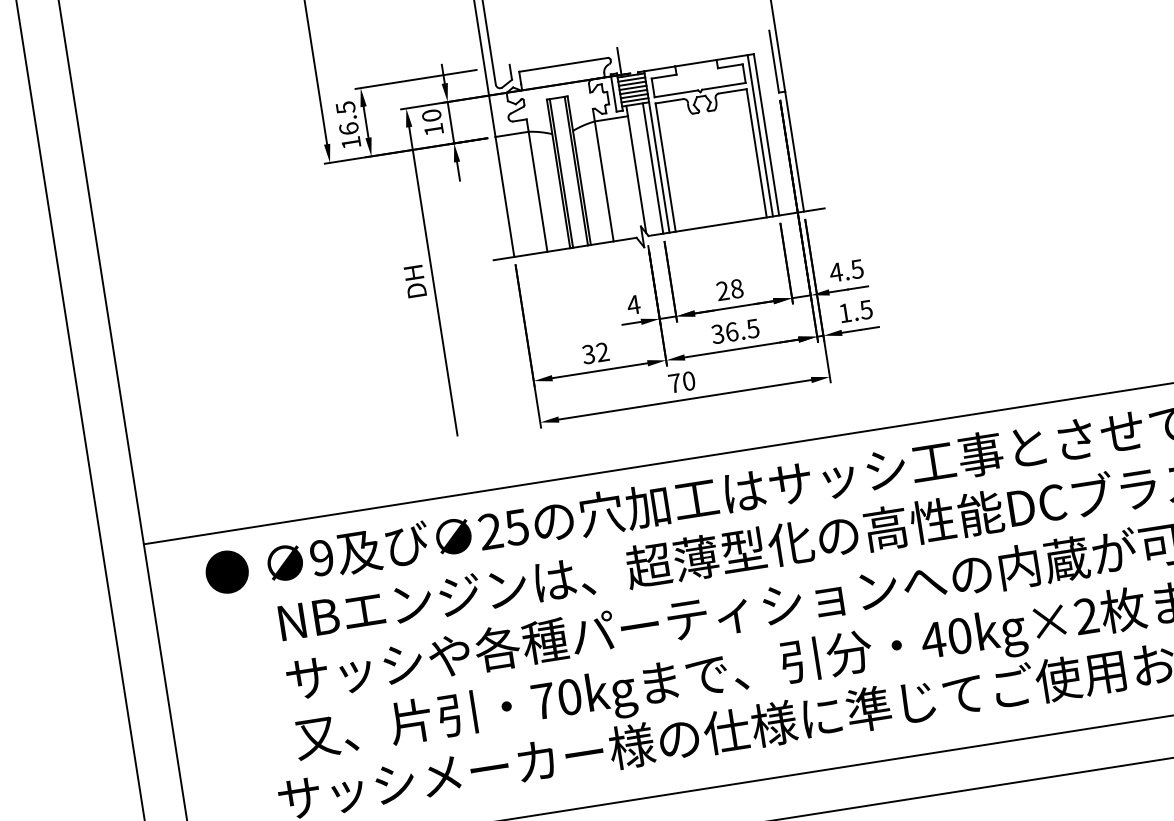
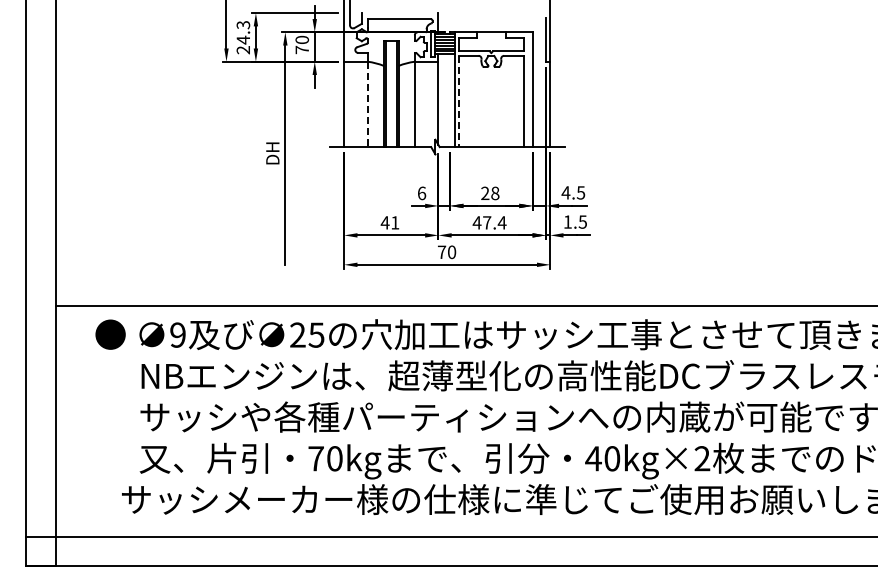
text: (348, 125) -> (243, 37), 16.5 -> 24.3
text: (432, 129) -> (301, 49), 10 -> 70
line: (760, 135) -> (528, 89), removed
line: (666, 167) -> (459, 101), solid -> dashed
line: (653, 168) -> (450, 100), removed
line: (537, 191) -> (367, 104), solid -> dashed
text: (633, 305) -> (421, 193), 4 -> 6
text: (735, 330) -> (489, 222), 36.5 -> 47.4
text: (594, 353) -> (389, 222), 32 -> 41

